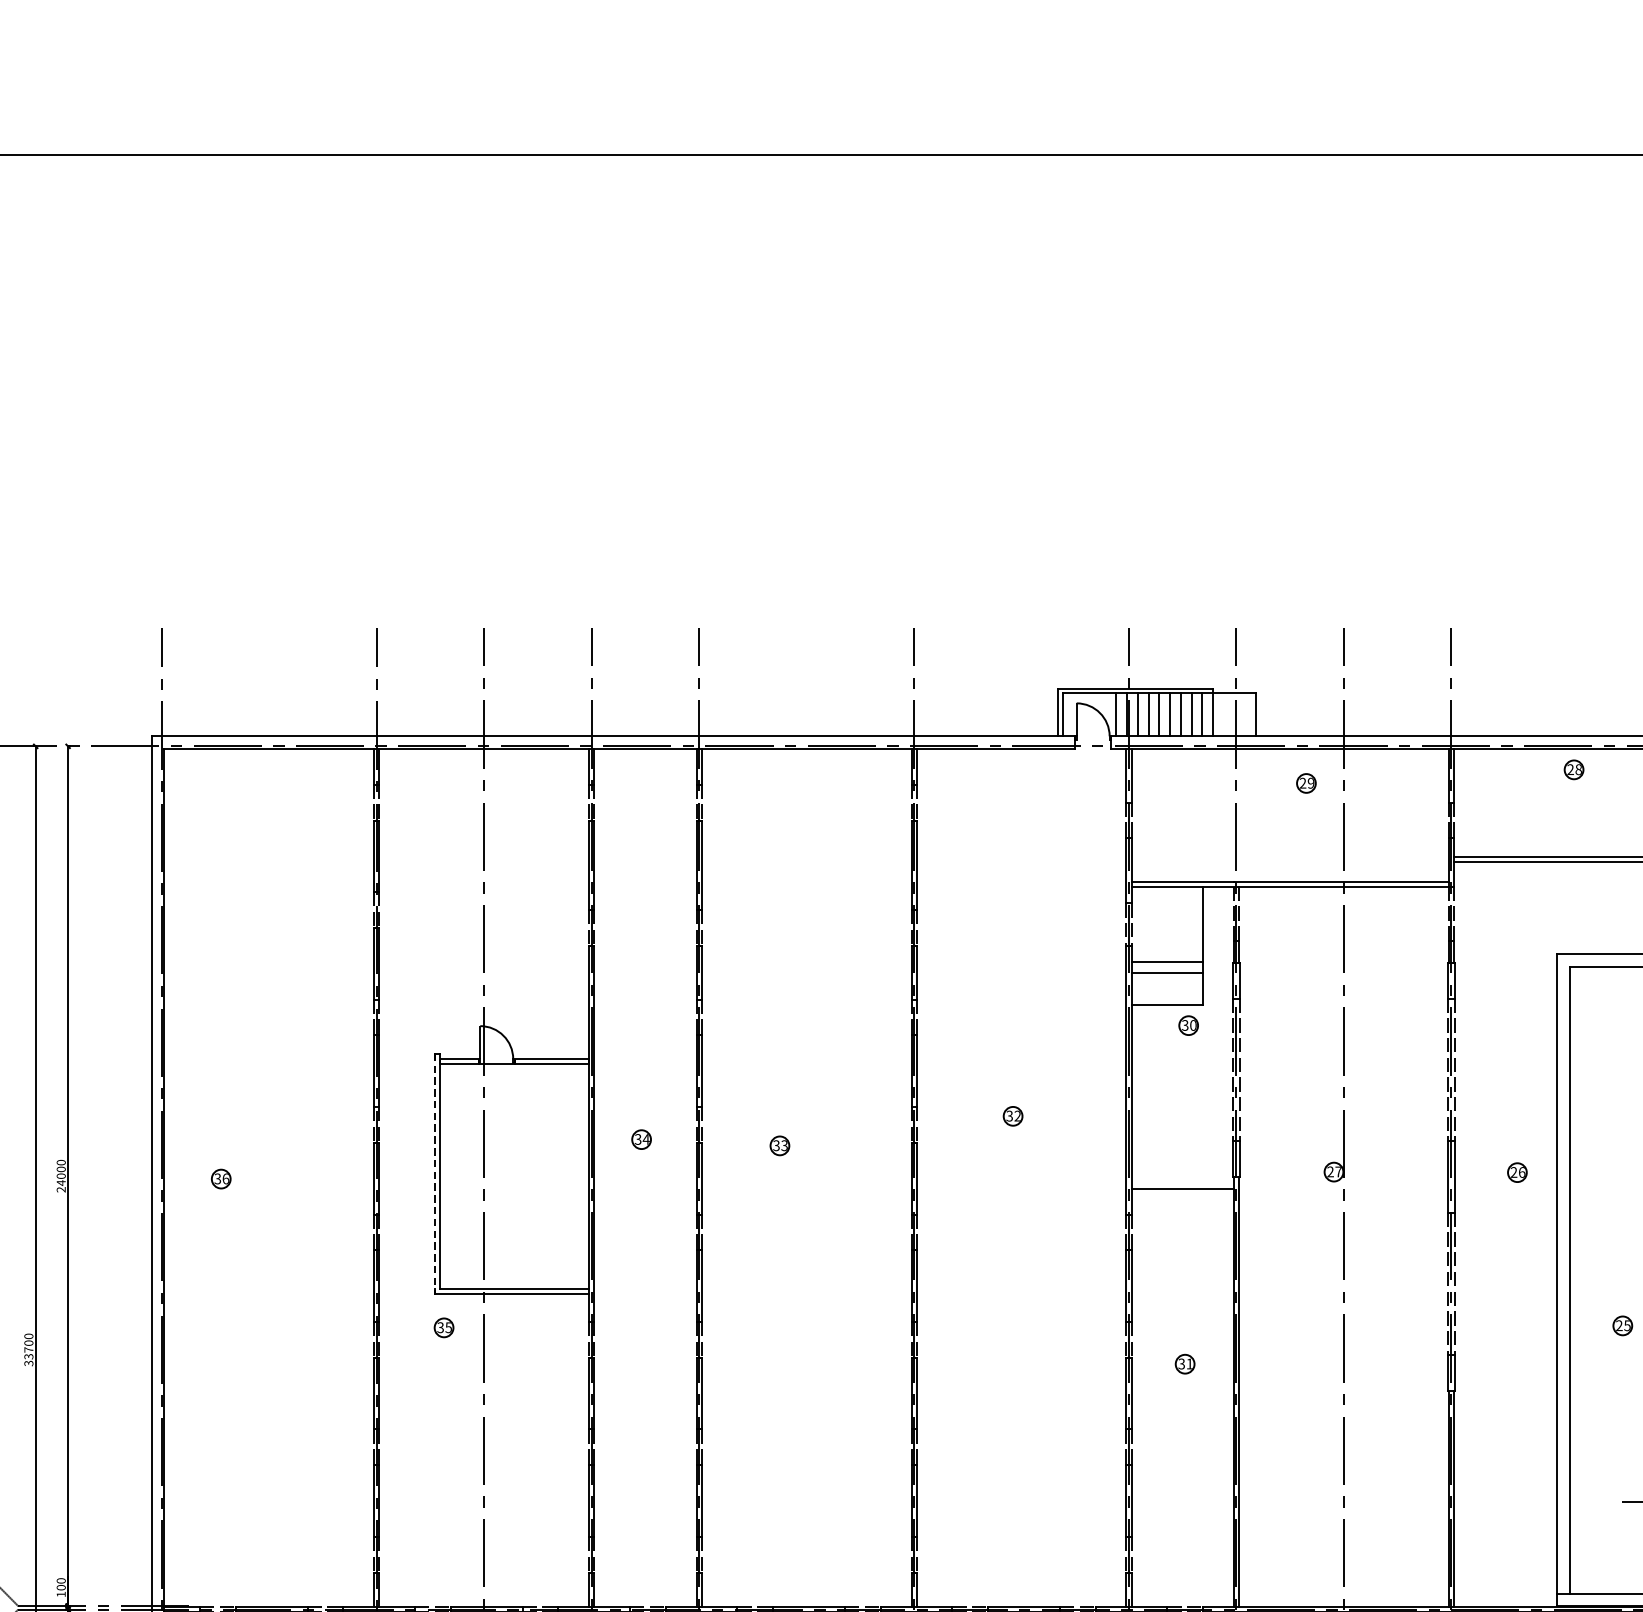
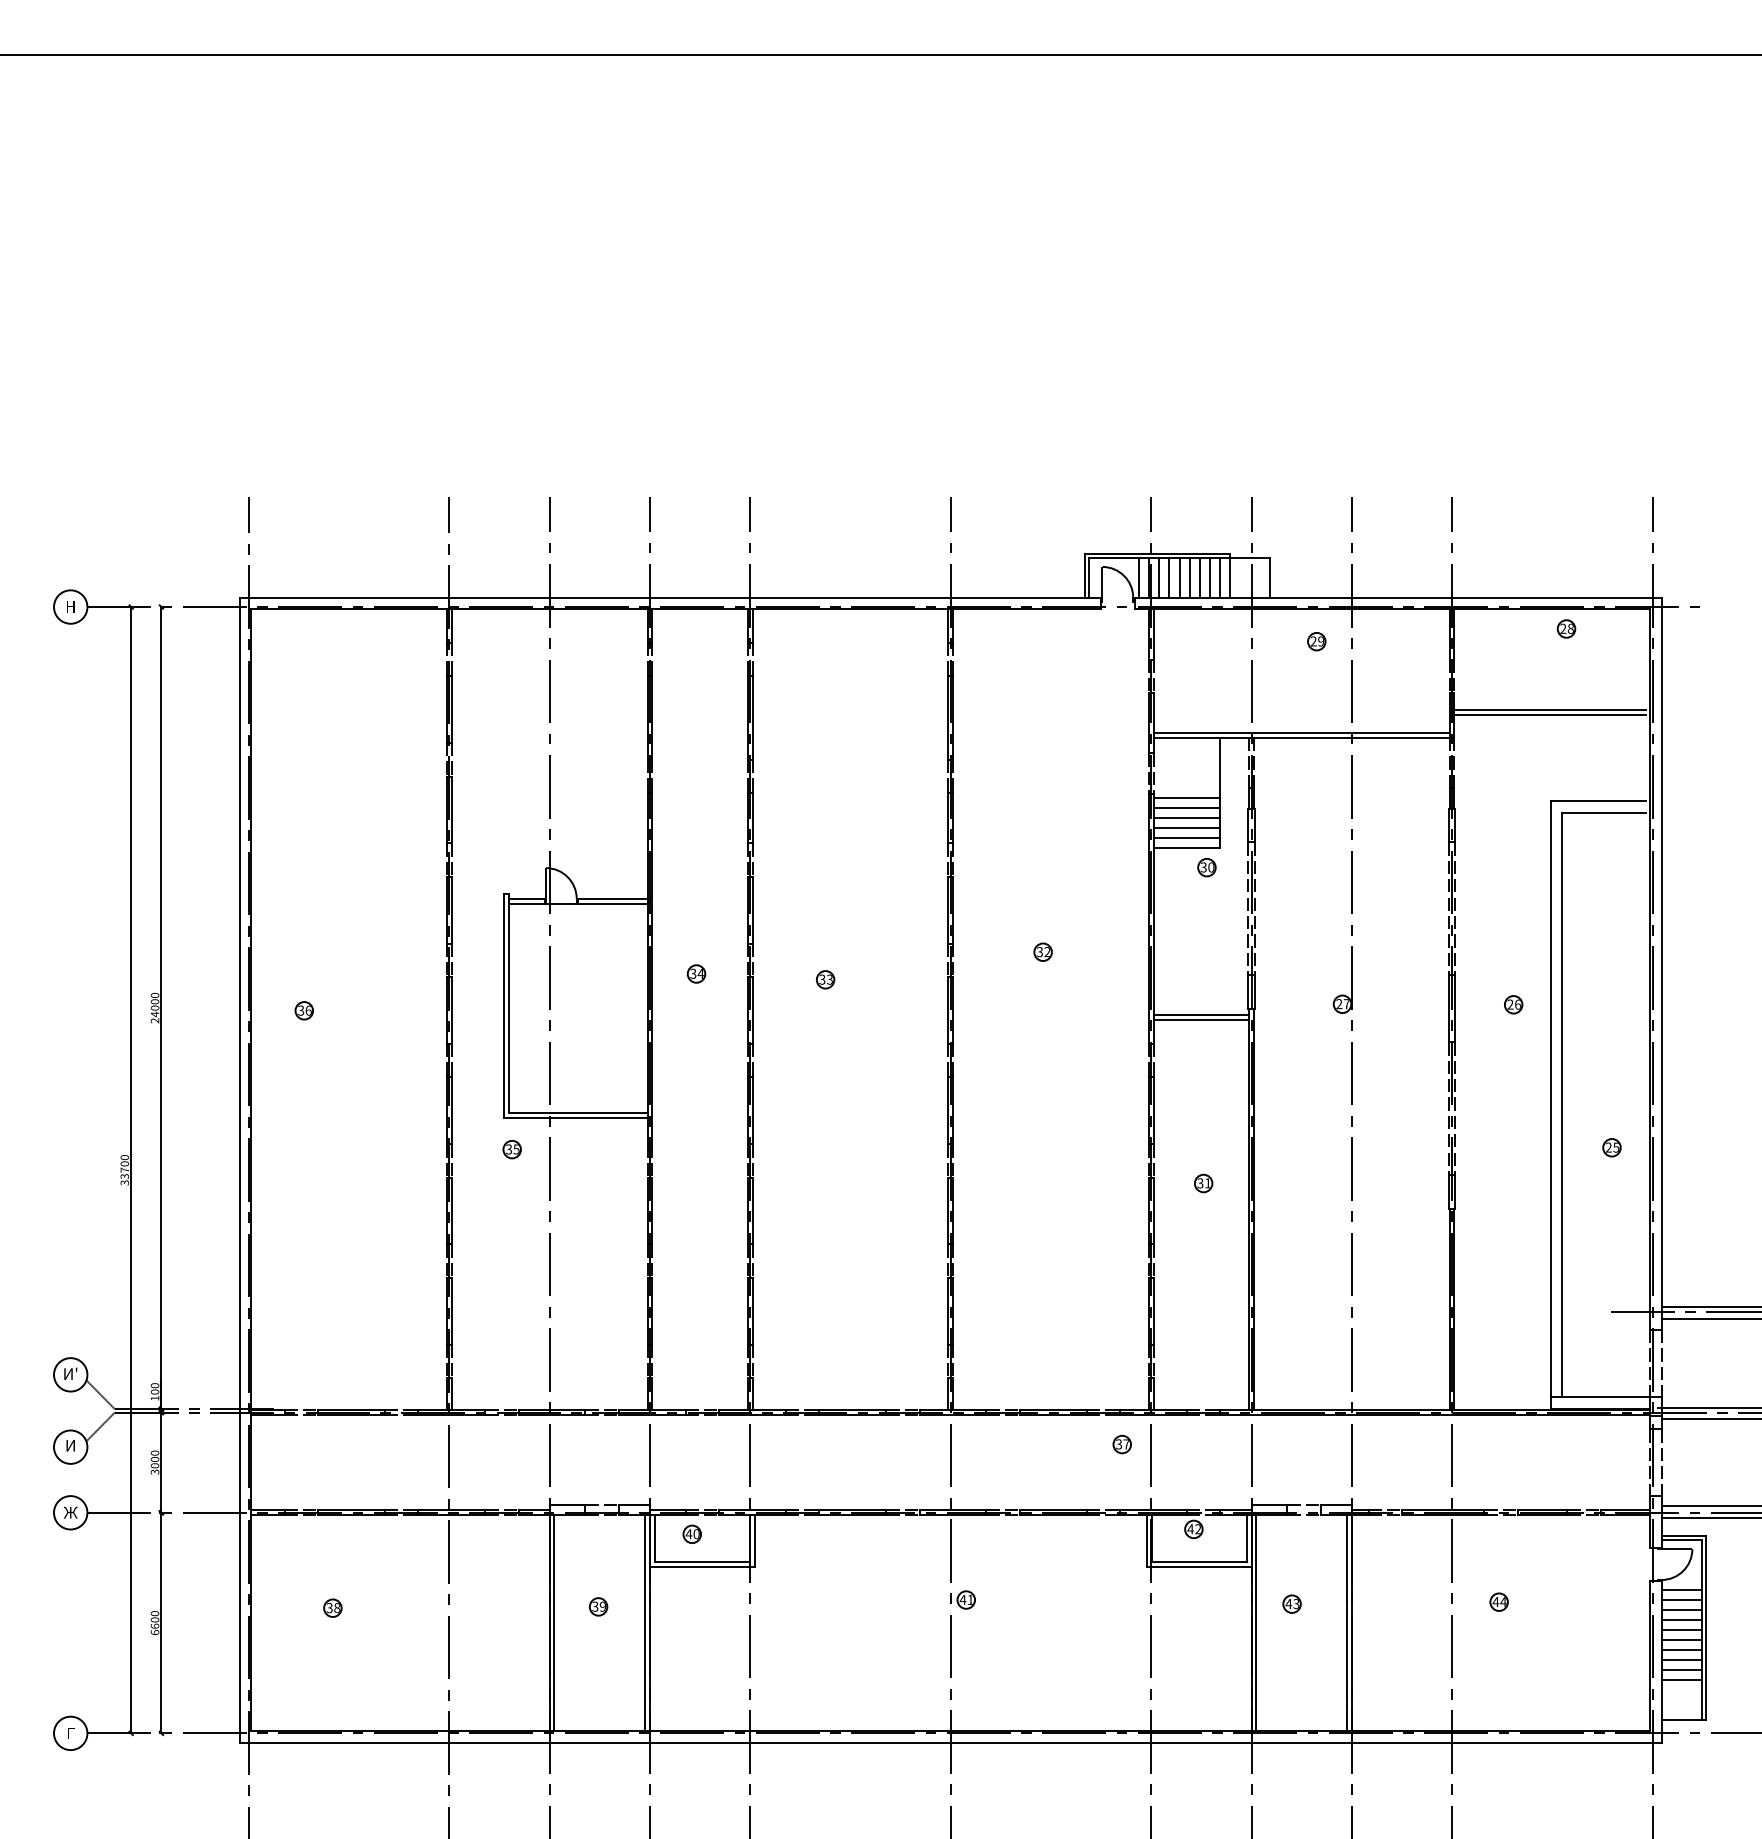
line: (1166, 951) -> (1186, 798), added
line: (1166, 983) -> (1186, 828), added
line: (1166, 994) -> (1186, 838), added
line: (434, 1173) -> (503, 1005), dashed -> solid
line: (1181, 1184) -> (1200, 1015), added

